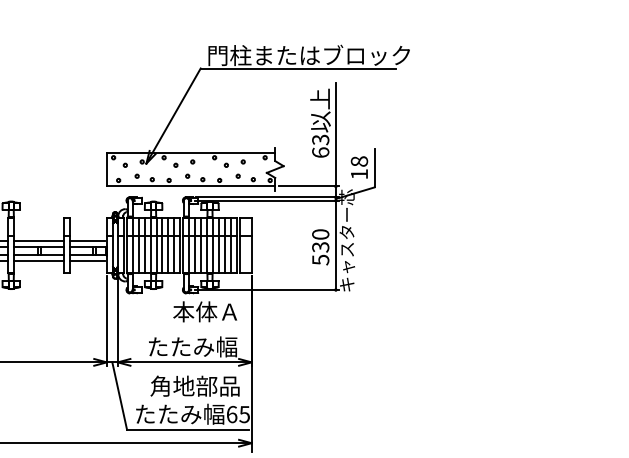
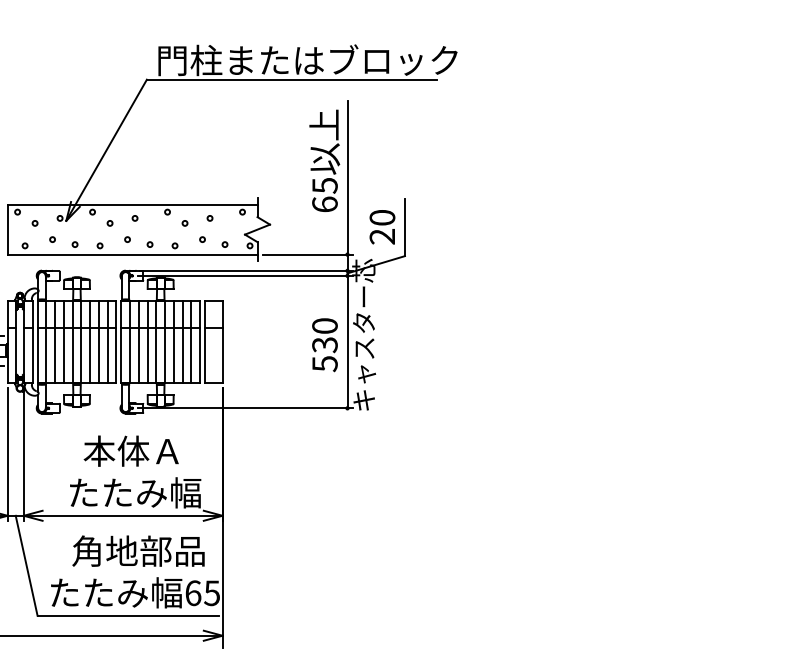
text: (320, 139) -> (324, 185), 63 -> 65
text: (358, 167) -> (381, 226), 18 -> 20
text: (205, 311) -> (131, 450), moved

